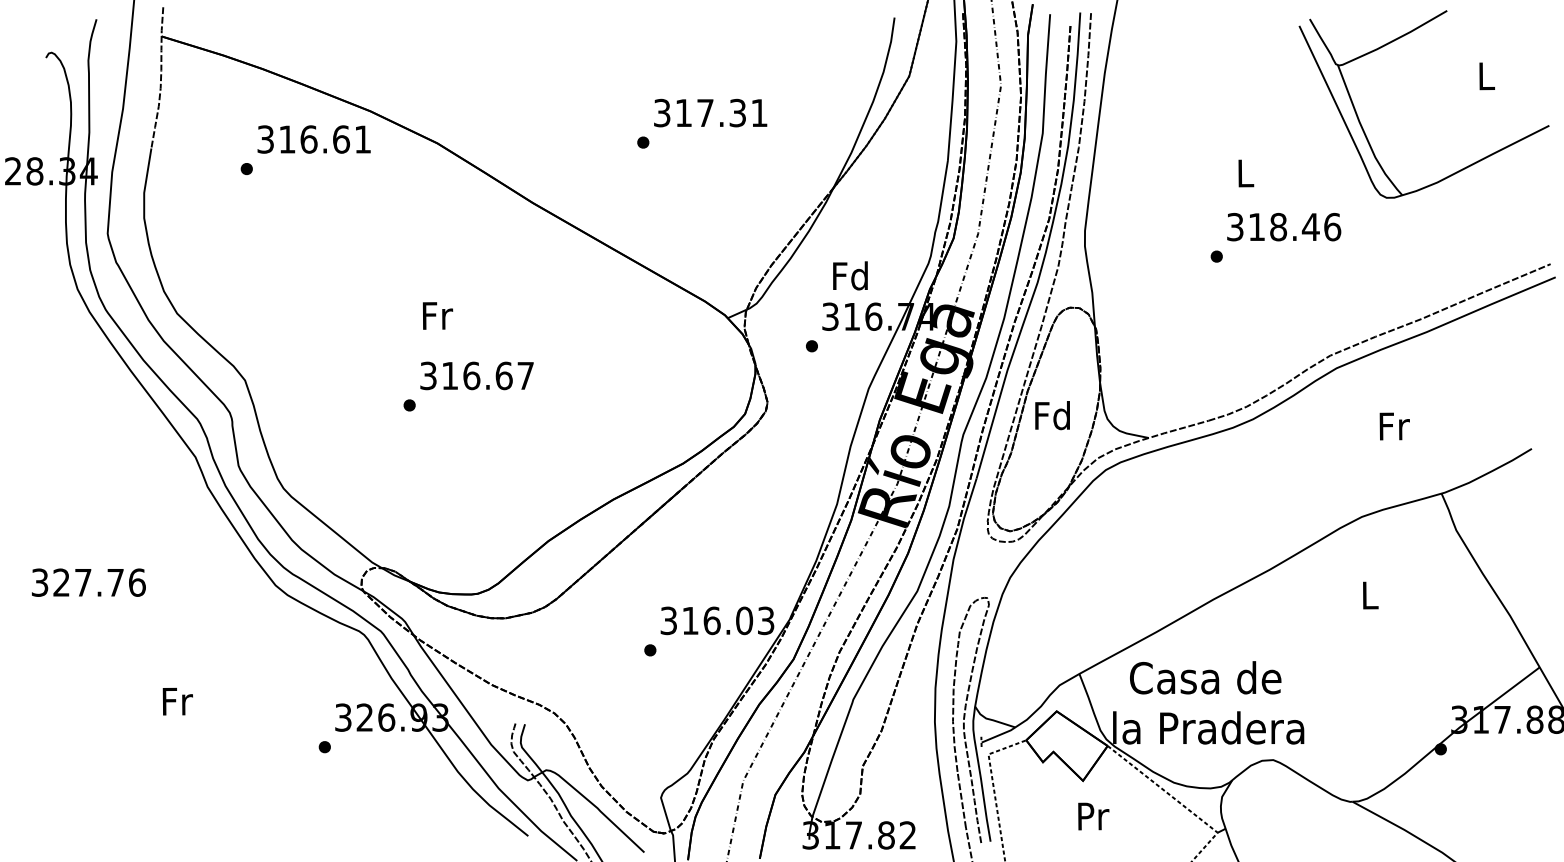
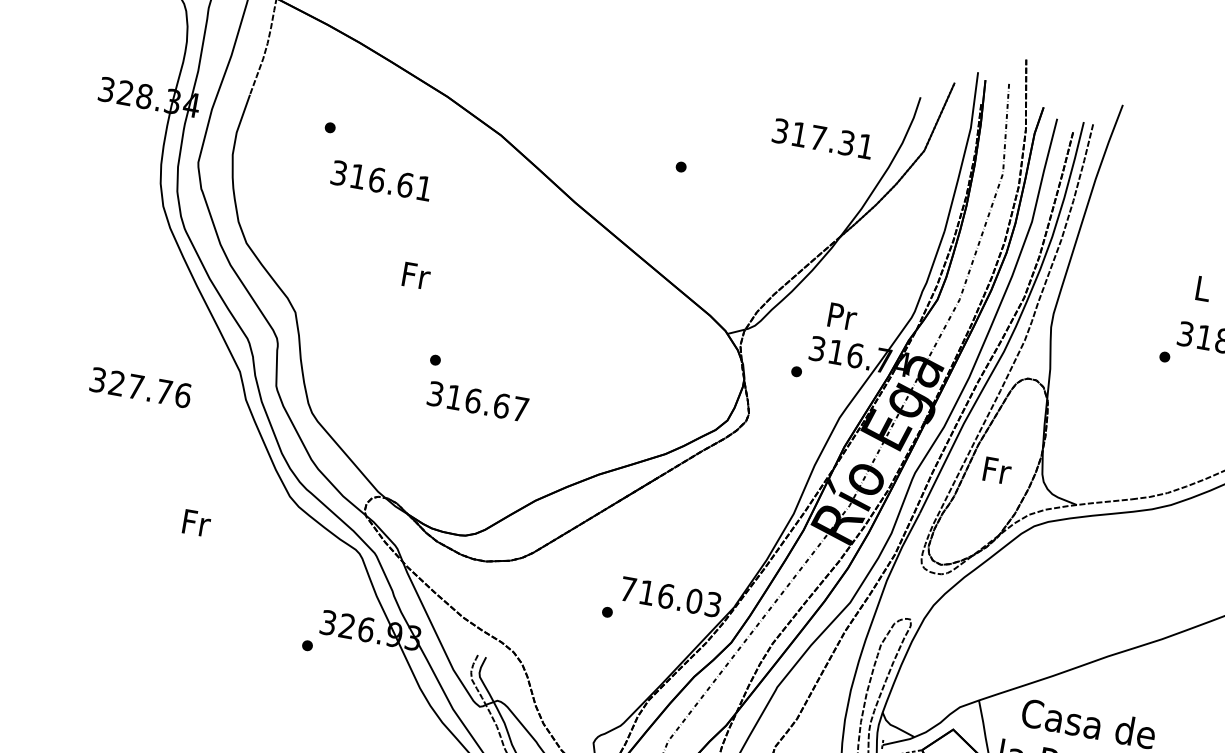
text: (710, 112) -> (822, 138), moved
text: (313, 139) -> (380, 180), moved
text: (850, 275) -> (841, 315), Fd -> Pr
text: (437, 315) -> (416, 275), moved
text: (476, 375) -> (477, 401), moved
text: (1052, 415) -> (996, 470), Fd -> Fr
text: (88, 582) -> (140, 387), moved
text: (668, 620) -> (628, 589), 316.03 -> 716.03
text: (177, 701) -> (196, 523), moved

